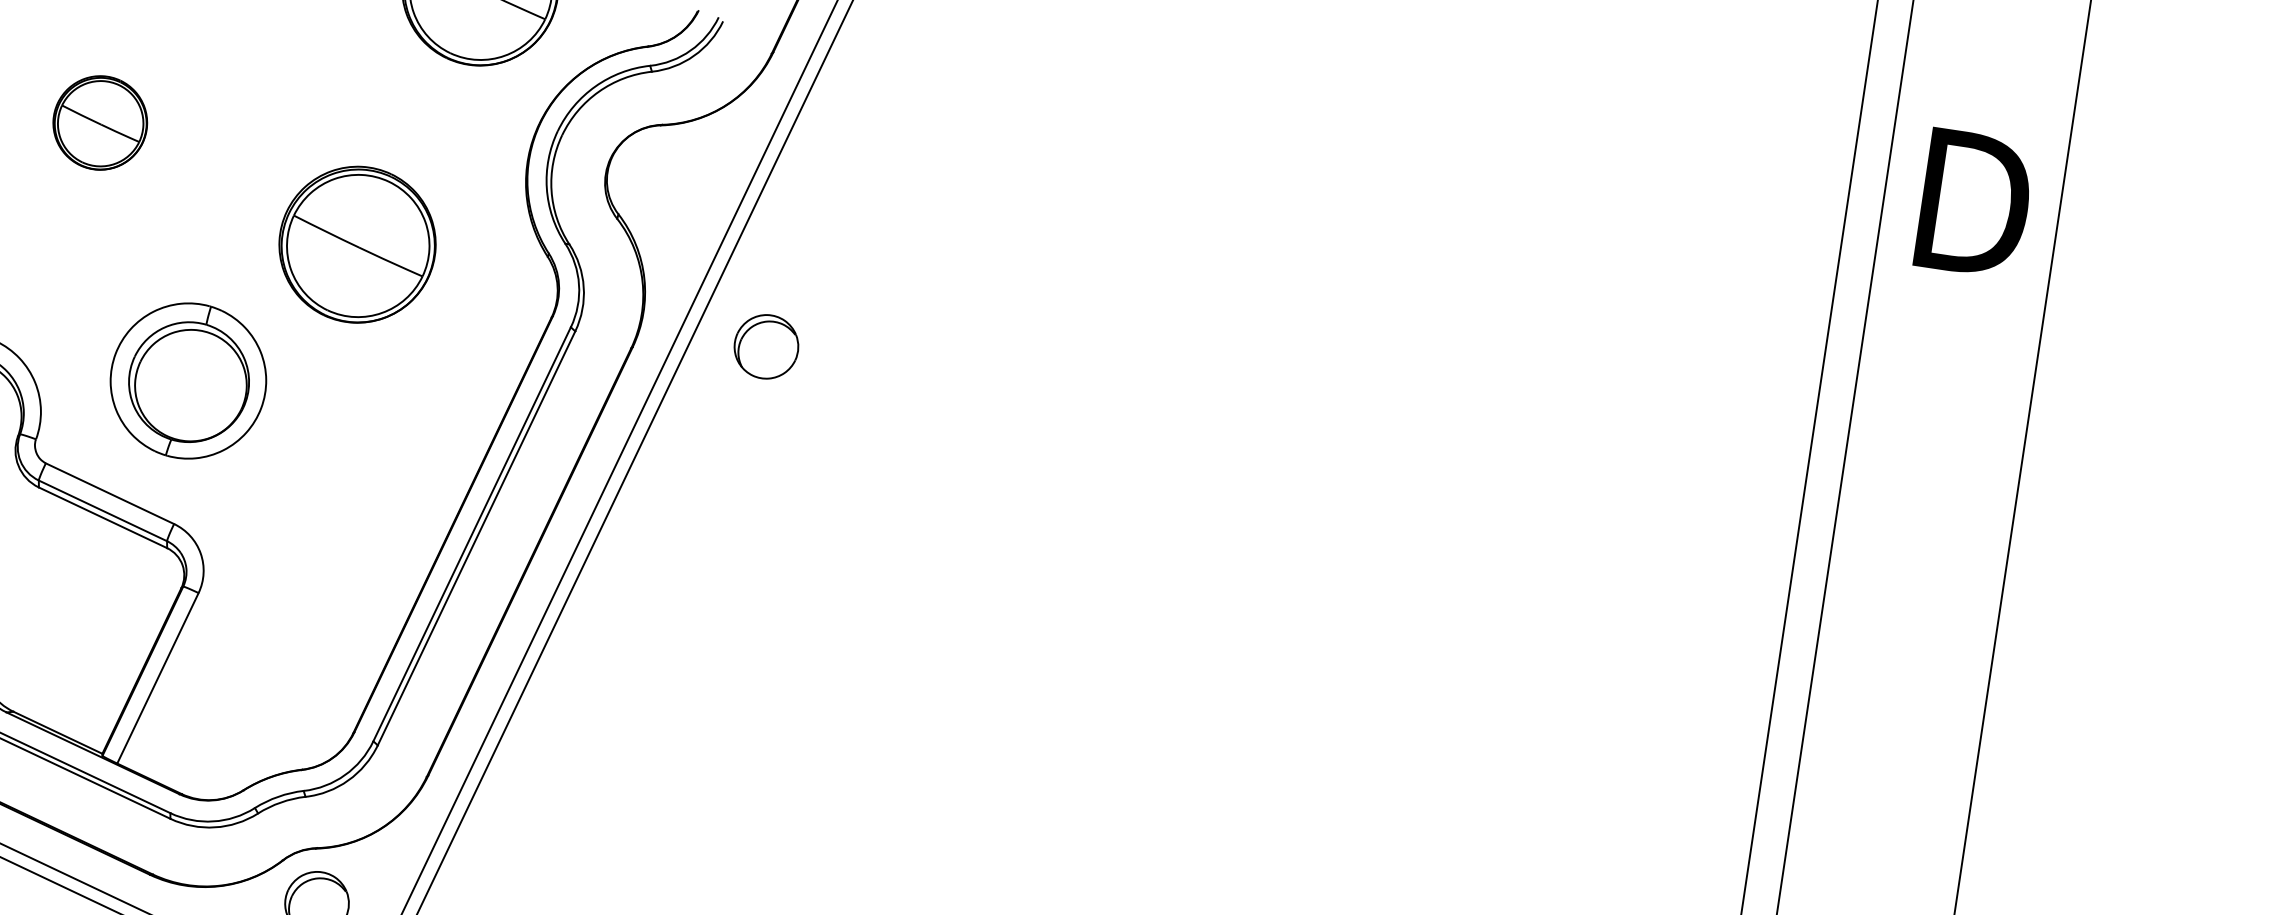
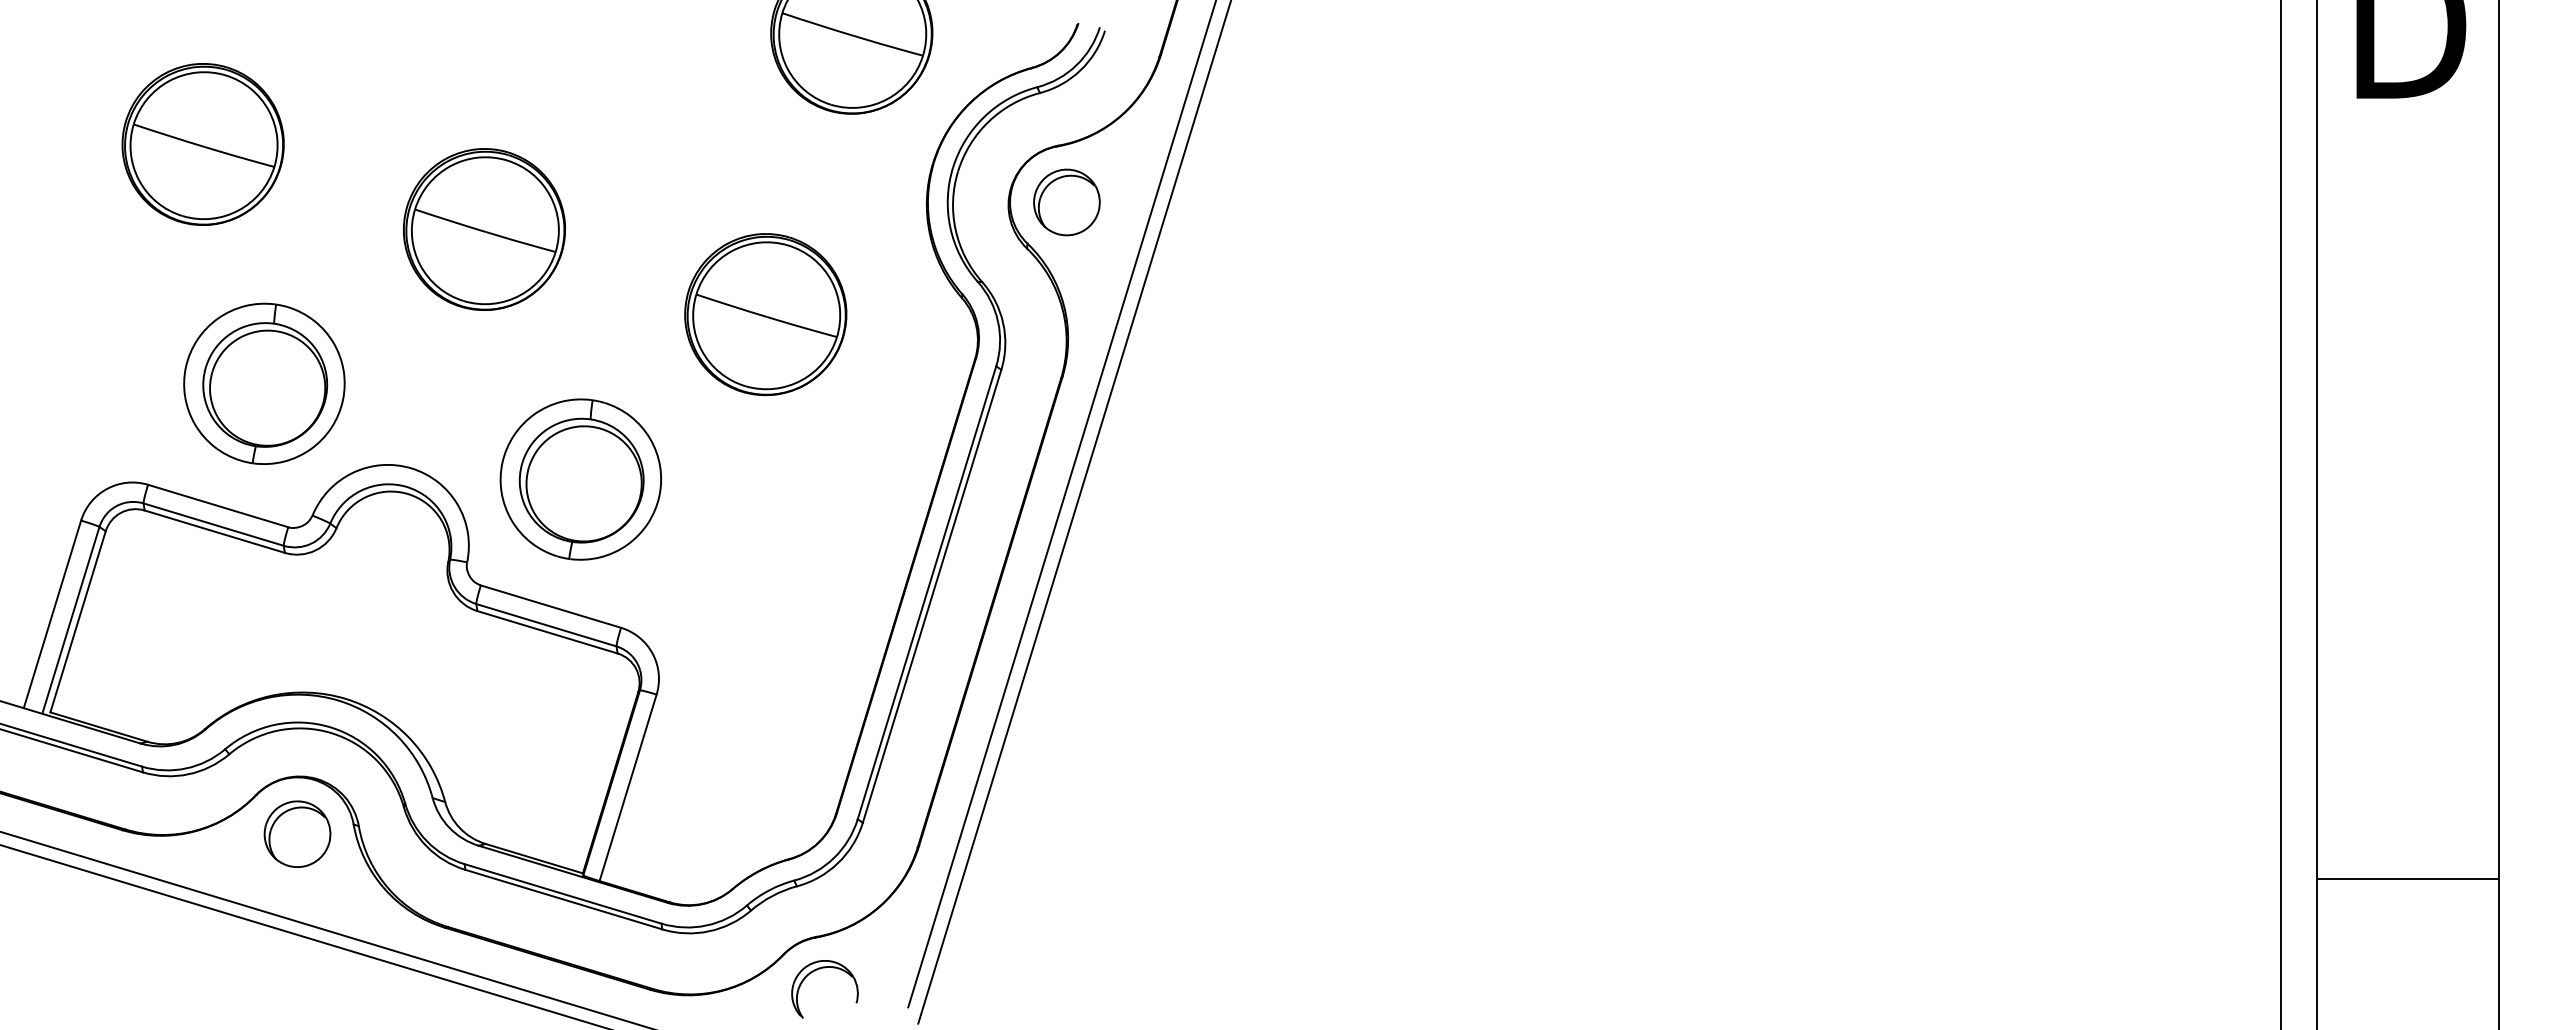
part: (100, 122) -> (484, 229), size x1.67
part: (766, 346) -> (1066, 202), moved
part: (188, 380) -> (580, 479), moved

